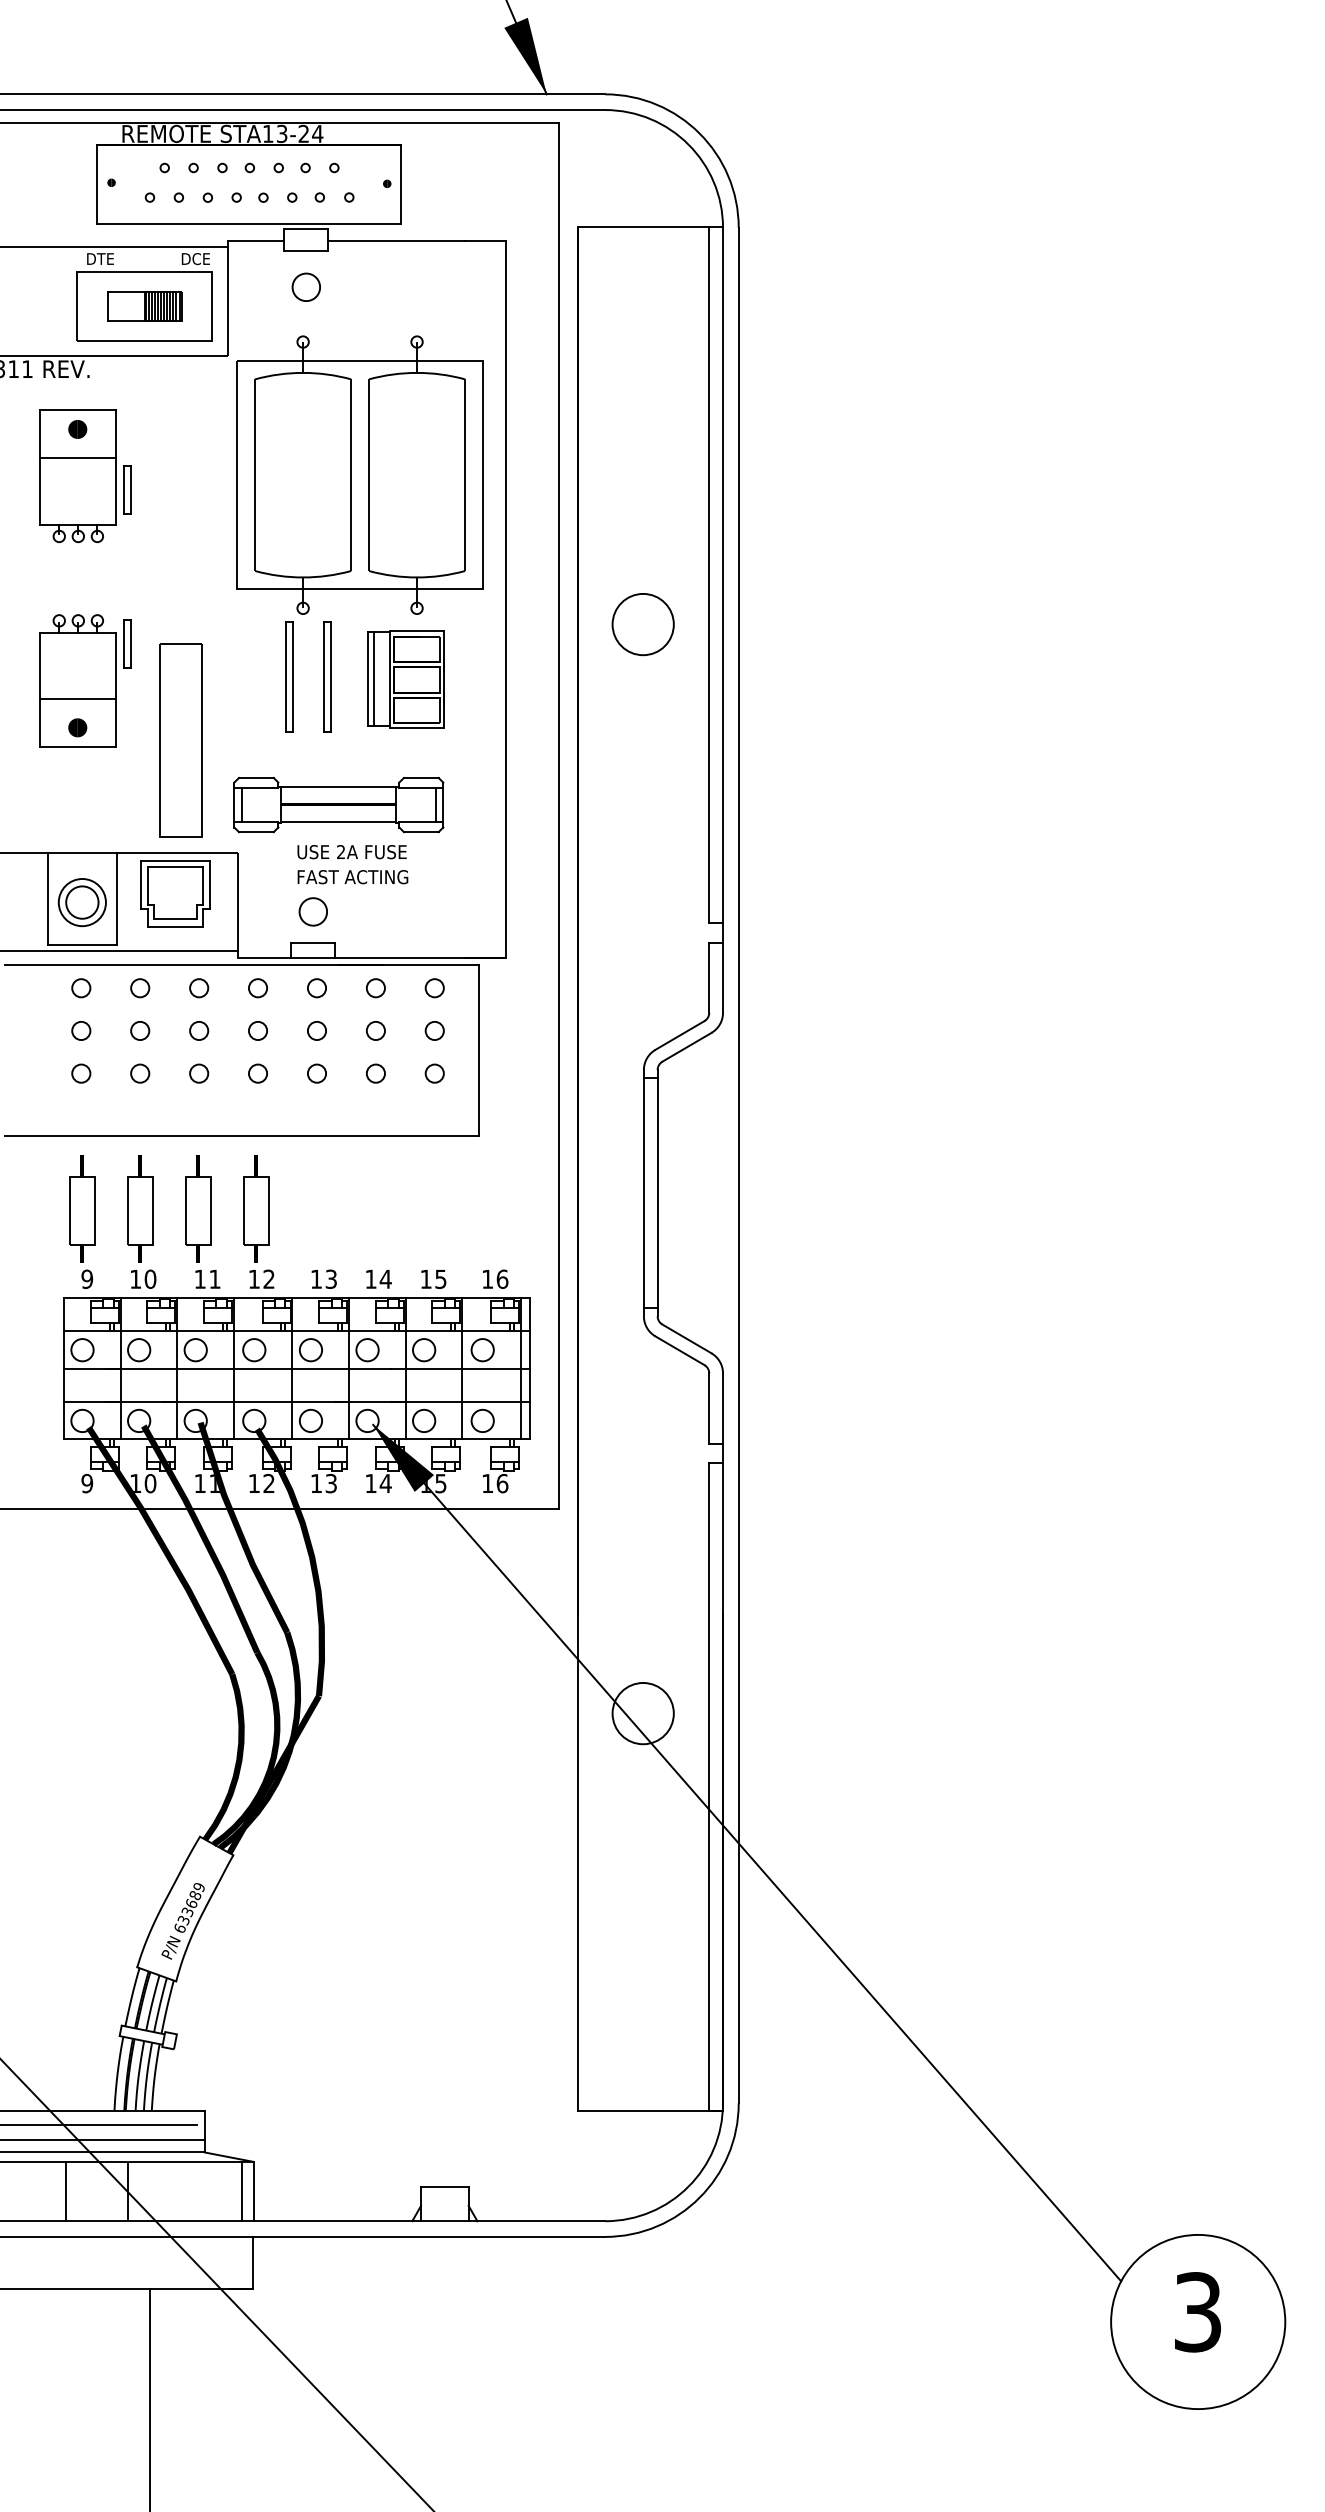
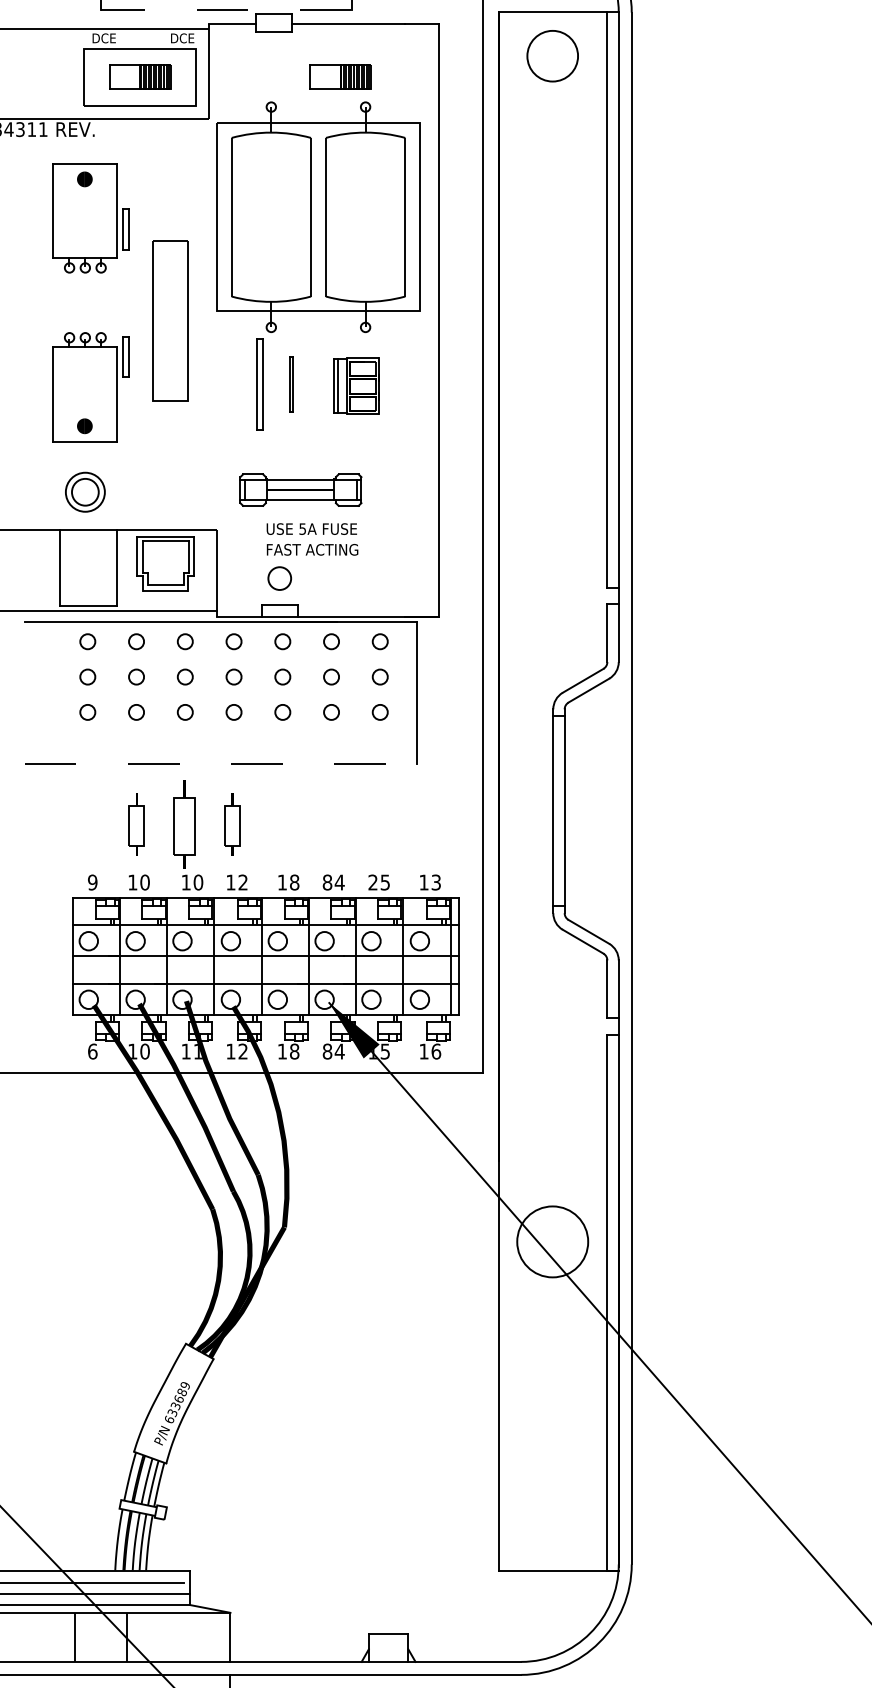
line: (248, 224) -> (226, 9), solid -> dashed
text: (105, 259) -> (107, 38), DTE -> DCE
circle: (305, 286) -> (273, 61), removed
part: (386, 306) -> (340, 77), added
line: (77, 458) -> (84, 203), removed
circle: (642, 624) -> (552, 56), moved
part: (327, 676) -> (291, 383), size x0.6
part: (405, 679) -> (356, 386), size x0.7
line: (77, 699) -> (84, 402), removed
part: (180, 740) -> (169, 320), moved
part: (338, 804) -> (300, 489), size x0.7
text: (341, 852) -> (303, 529), 2A -> 5A
part: (81, 902) -> (84, 492), moved
line: (242, 1135) -> (221, 763), solid -> dashed
part: (82, 1208) -> (88, 823), removed
part: (140, 1208) -> (136, 823), size x0.7
part: (256, 1208) -> (232, 823), size x0.7
text: (214, 1278) -> (198, 881), 11 -> 10
text: (331, 1278) -> (294, 881), 13 -> 18
text: (370, 1278) -> (327, 881), 14 -> 84
text: (425, 1278) -> (372, 881), 15 -> 25
text: (502, 1278) -> (436, 881), 16 -> 13
text: (87, 1483) -> (92, 1051), 9 -> 6
text: (331, 1483) -> (294, 1051), 13 -> 18
text: (370, 1483) -> (327, 1051), 14 -> 84
circle: (642, 1713) -> (552, 1241), size x1.4
line: (241, 2191) -> (220, 1637), removed

